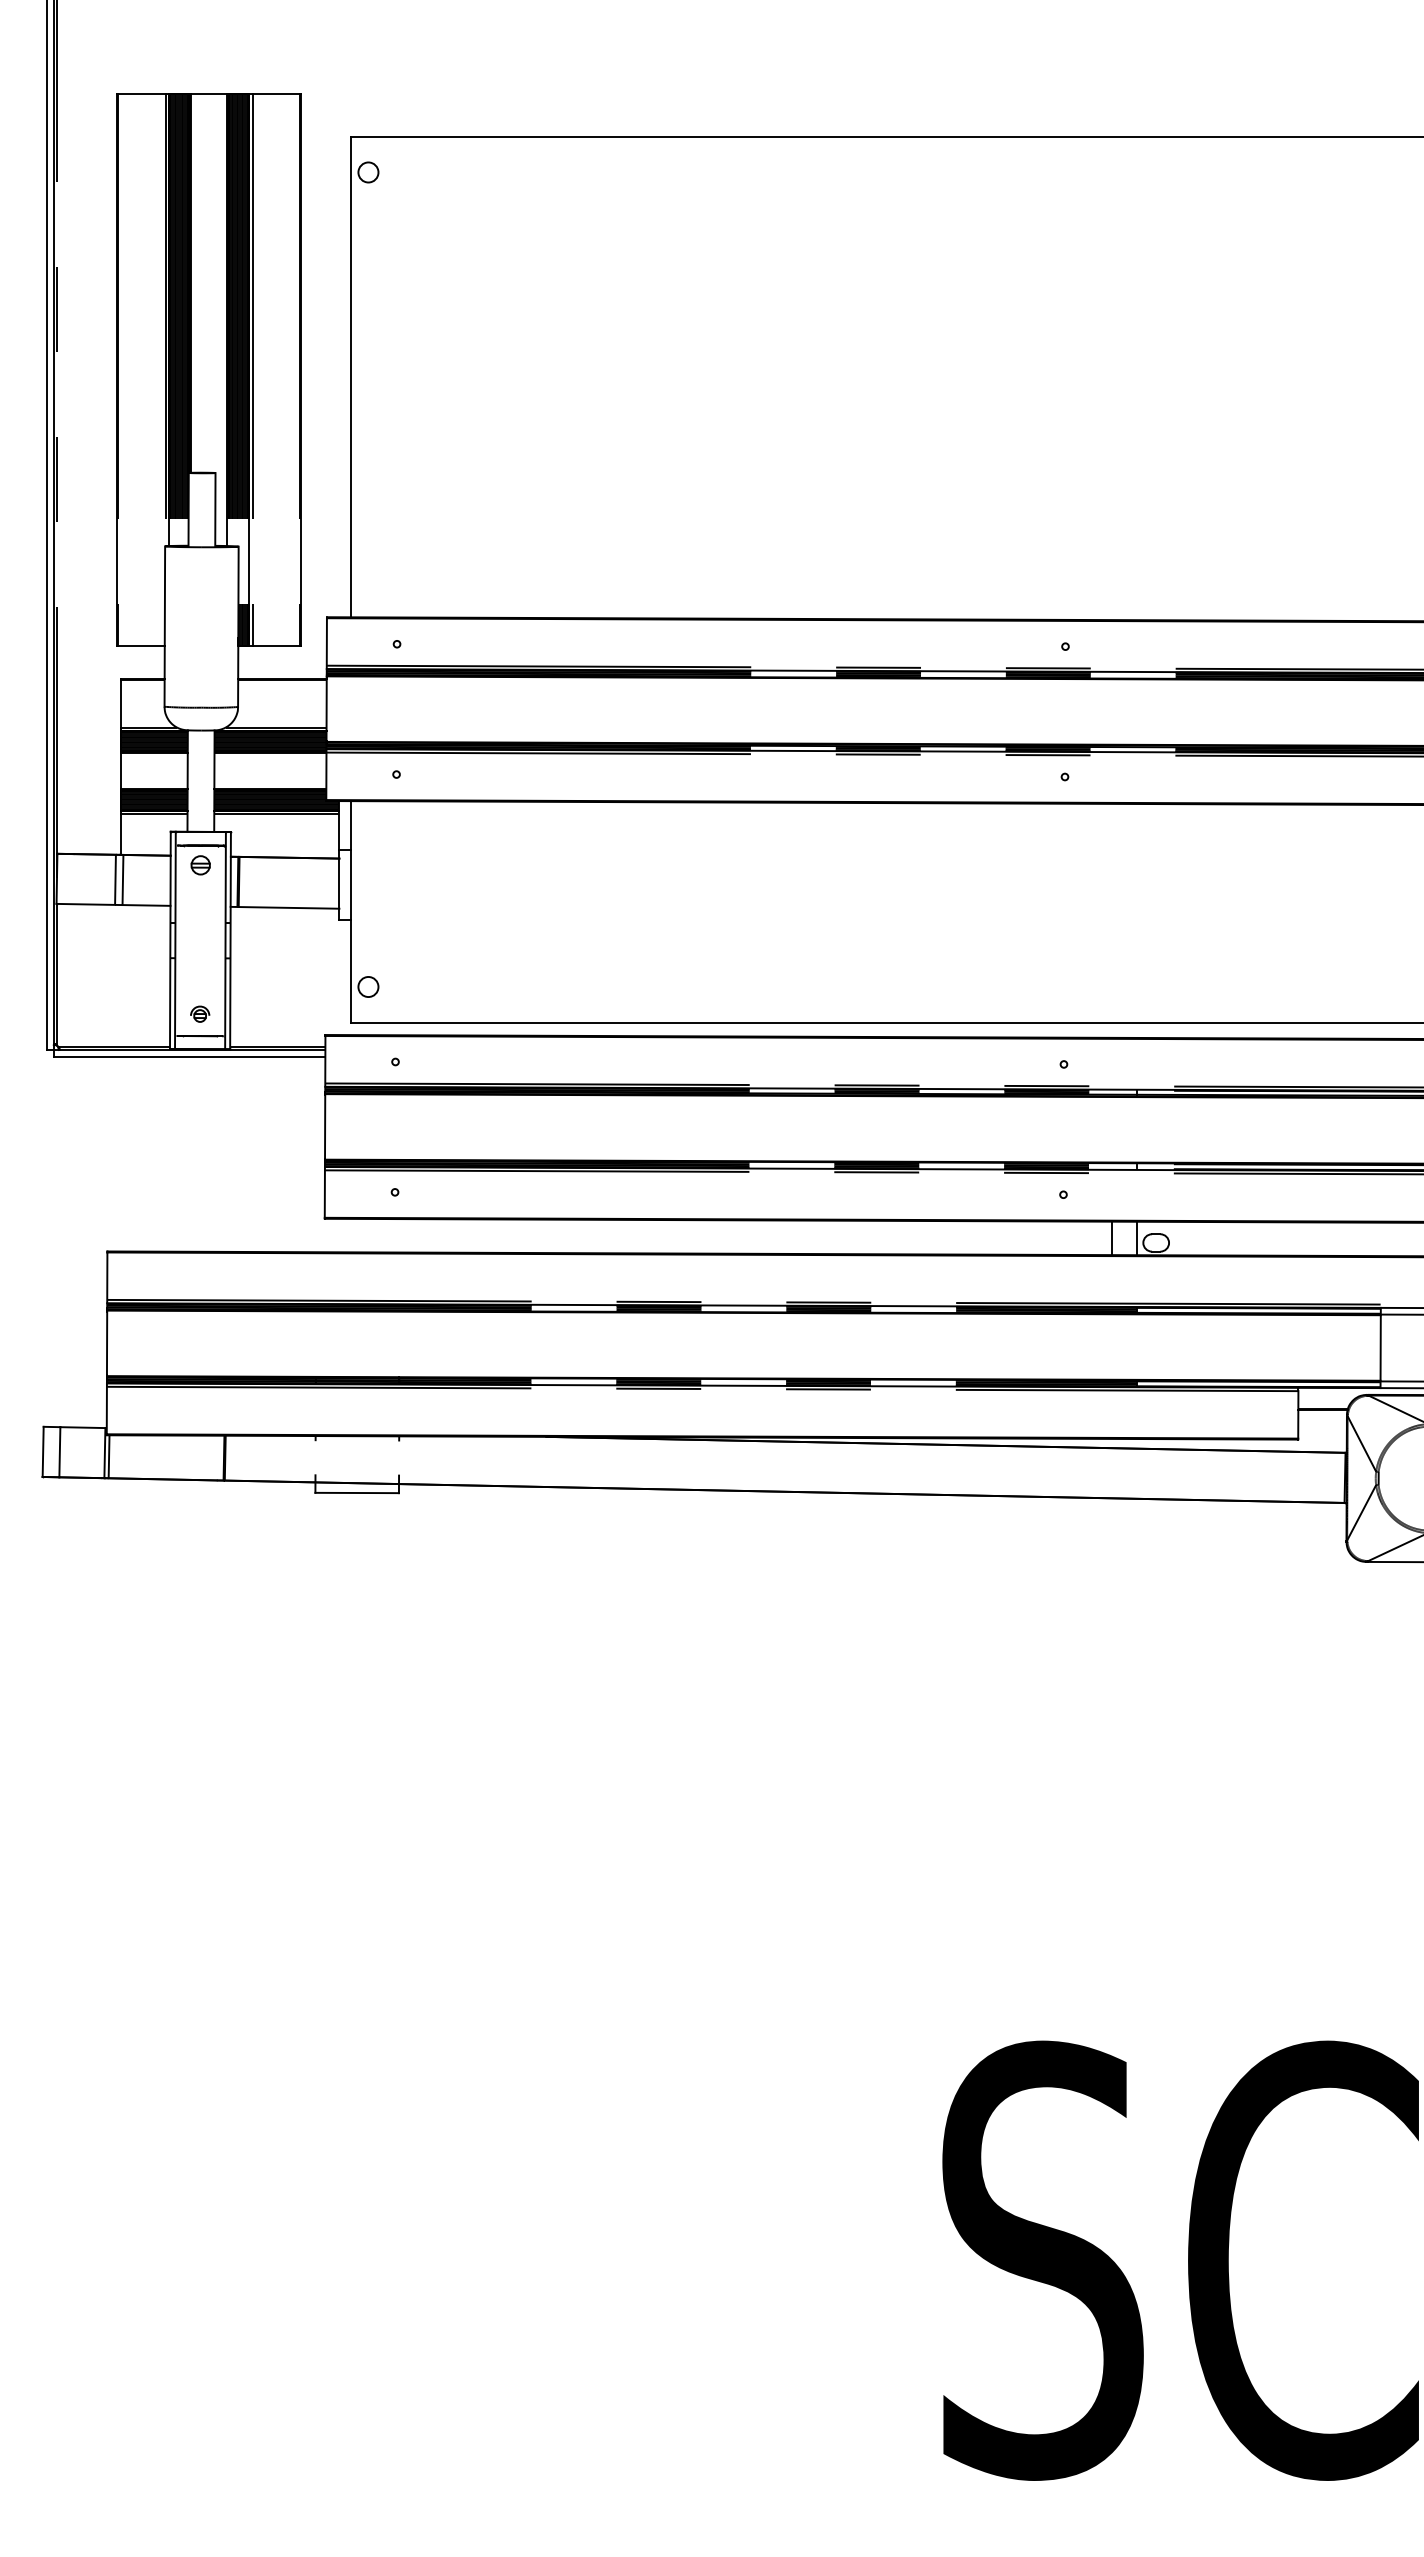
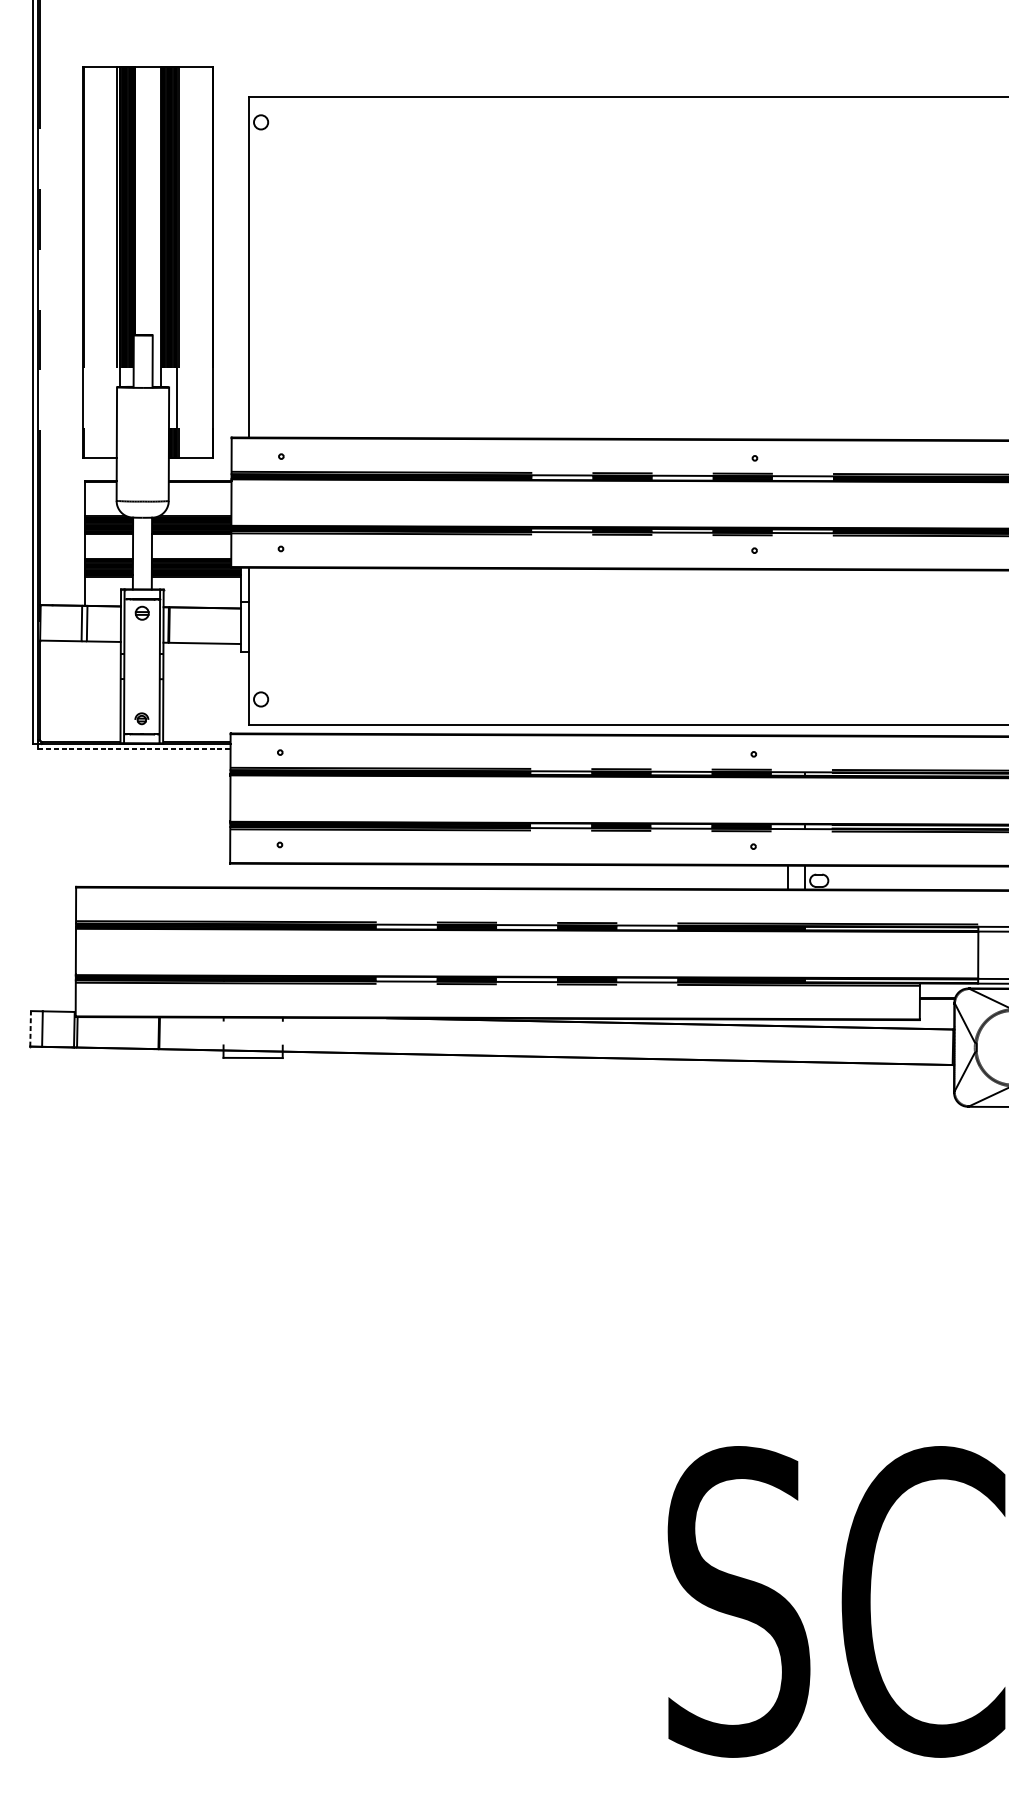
line: (189, 1056) -> (134, 748), solid -> dashed
line: (43, 1451) -> (30, 1028), solid -> dashed

